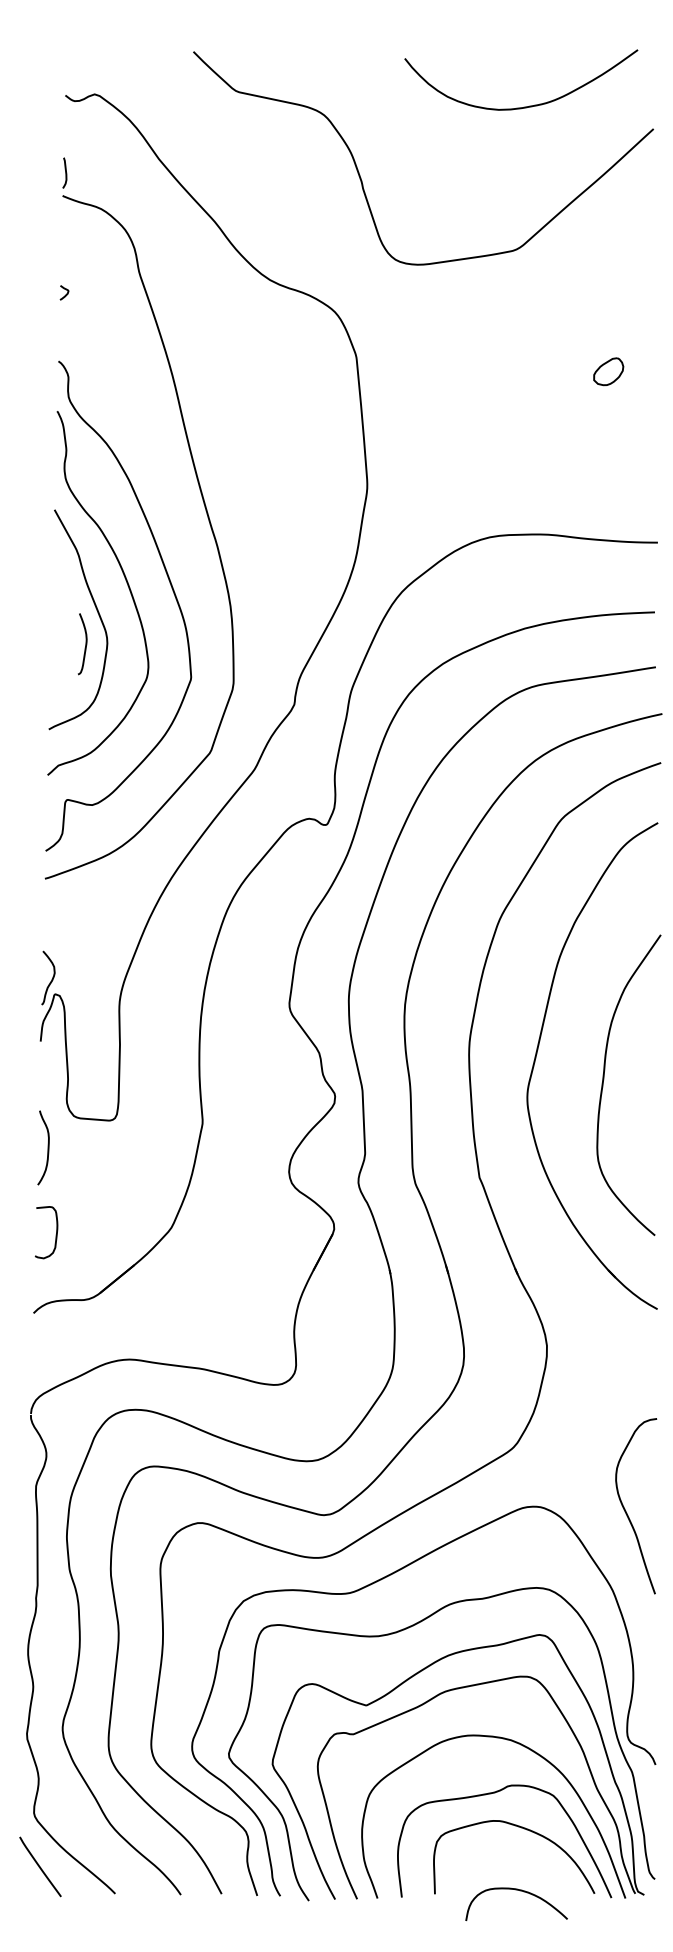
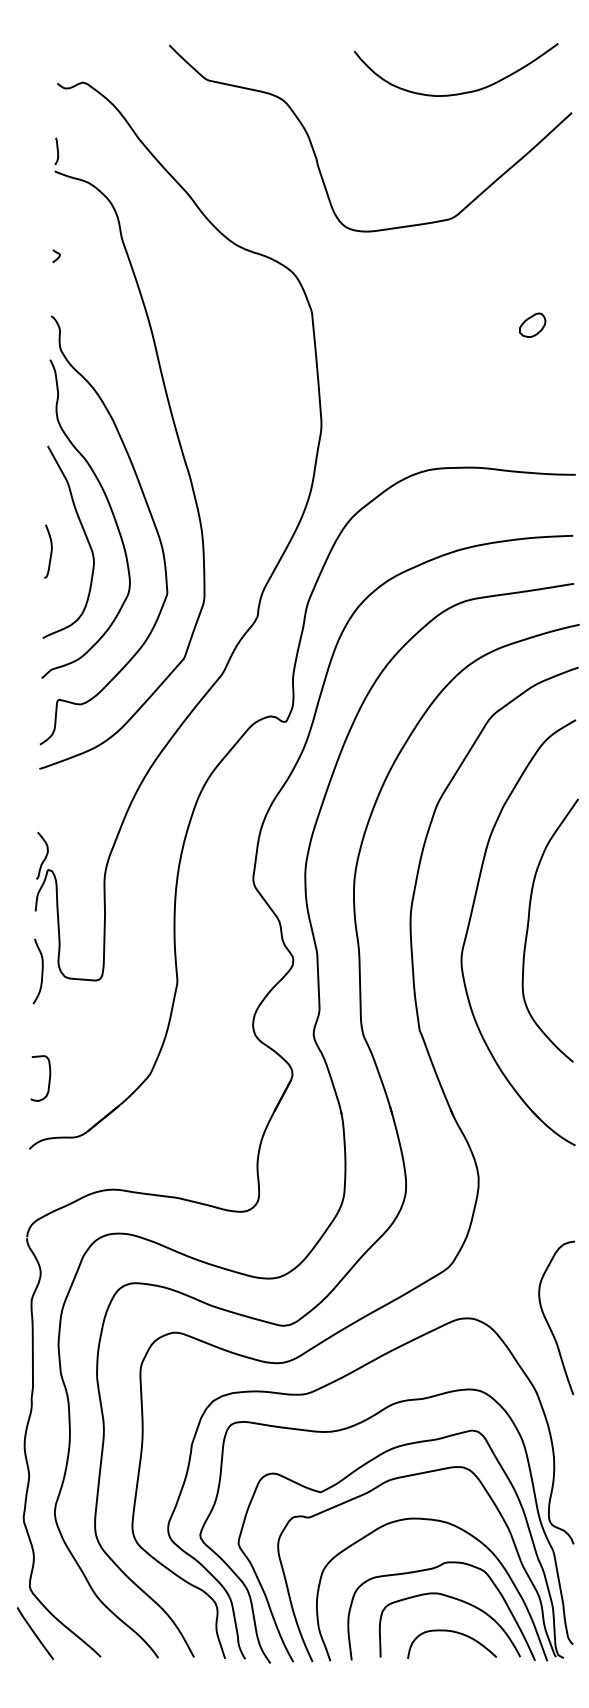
curve: (85, 644) -> (50, 551), moved
curve: (603, 1085) -> (528, 930), moved
curve: (47, 1147) -> (41, 971), moved
curve: (521, 1891) -> (456, 1633), moved

